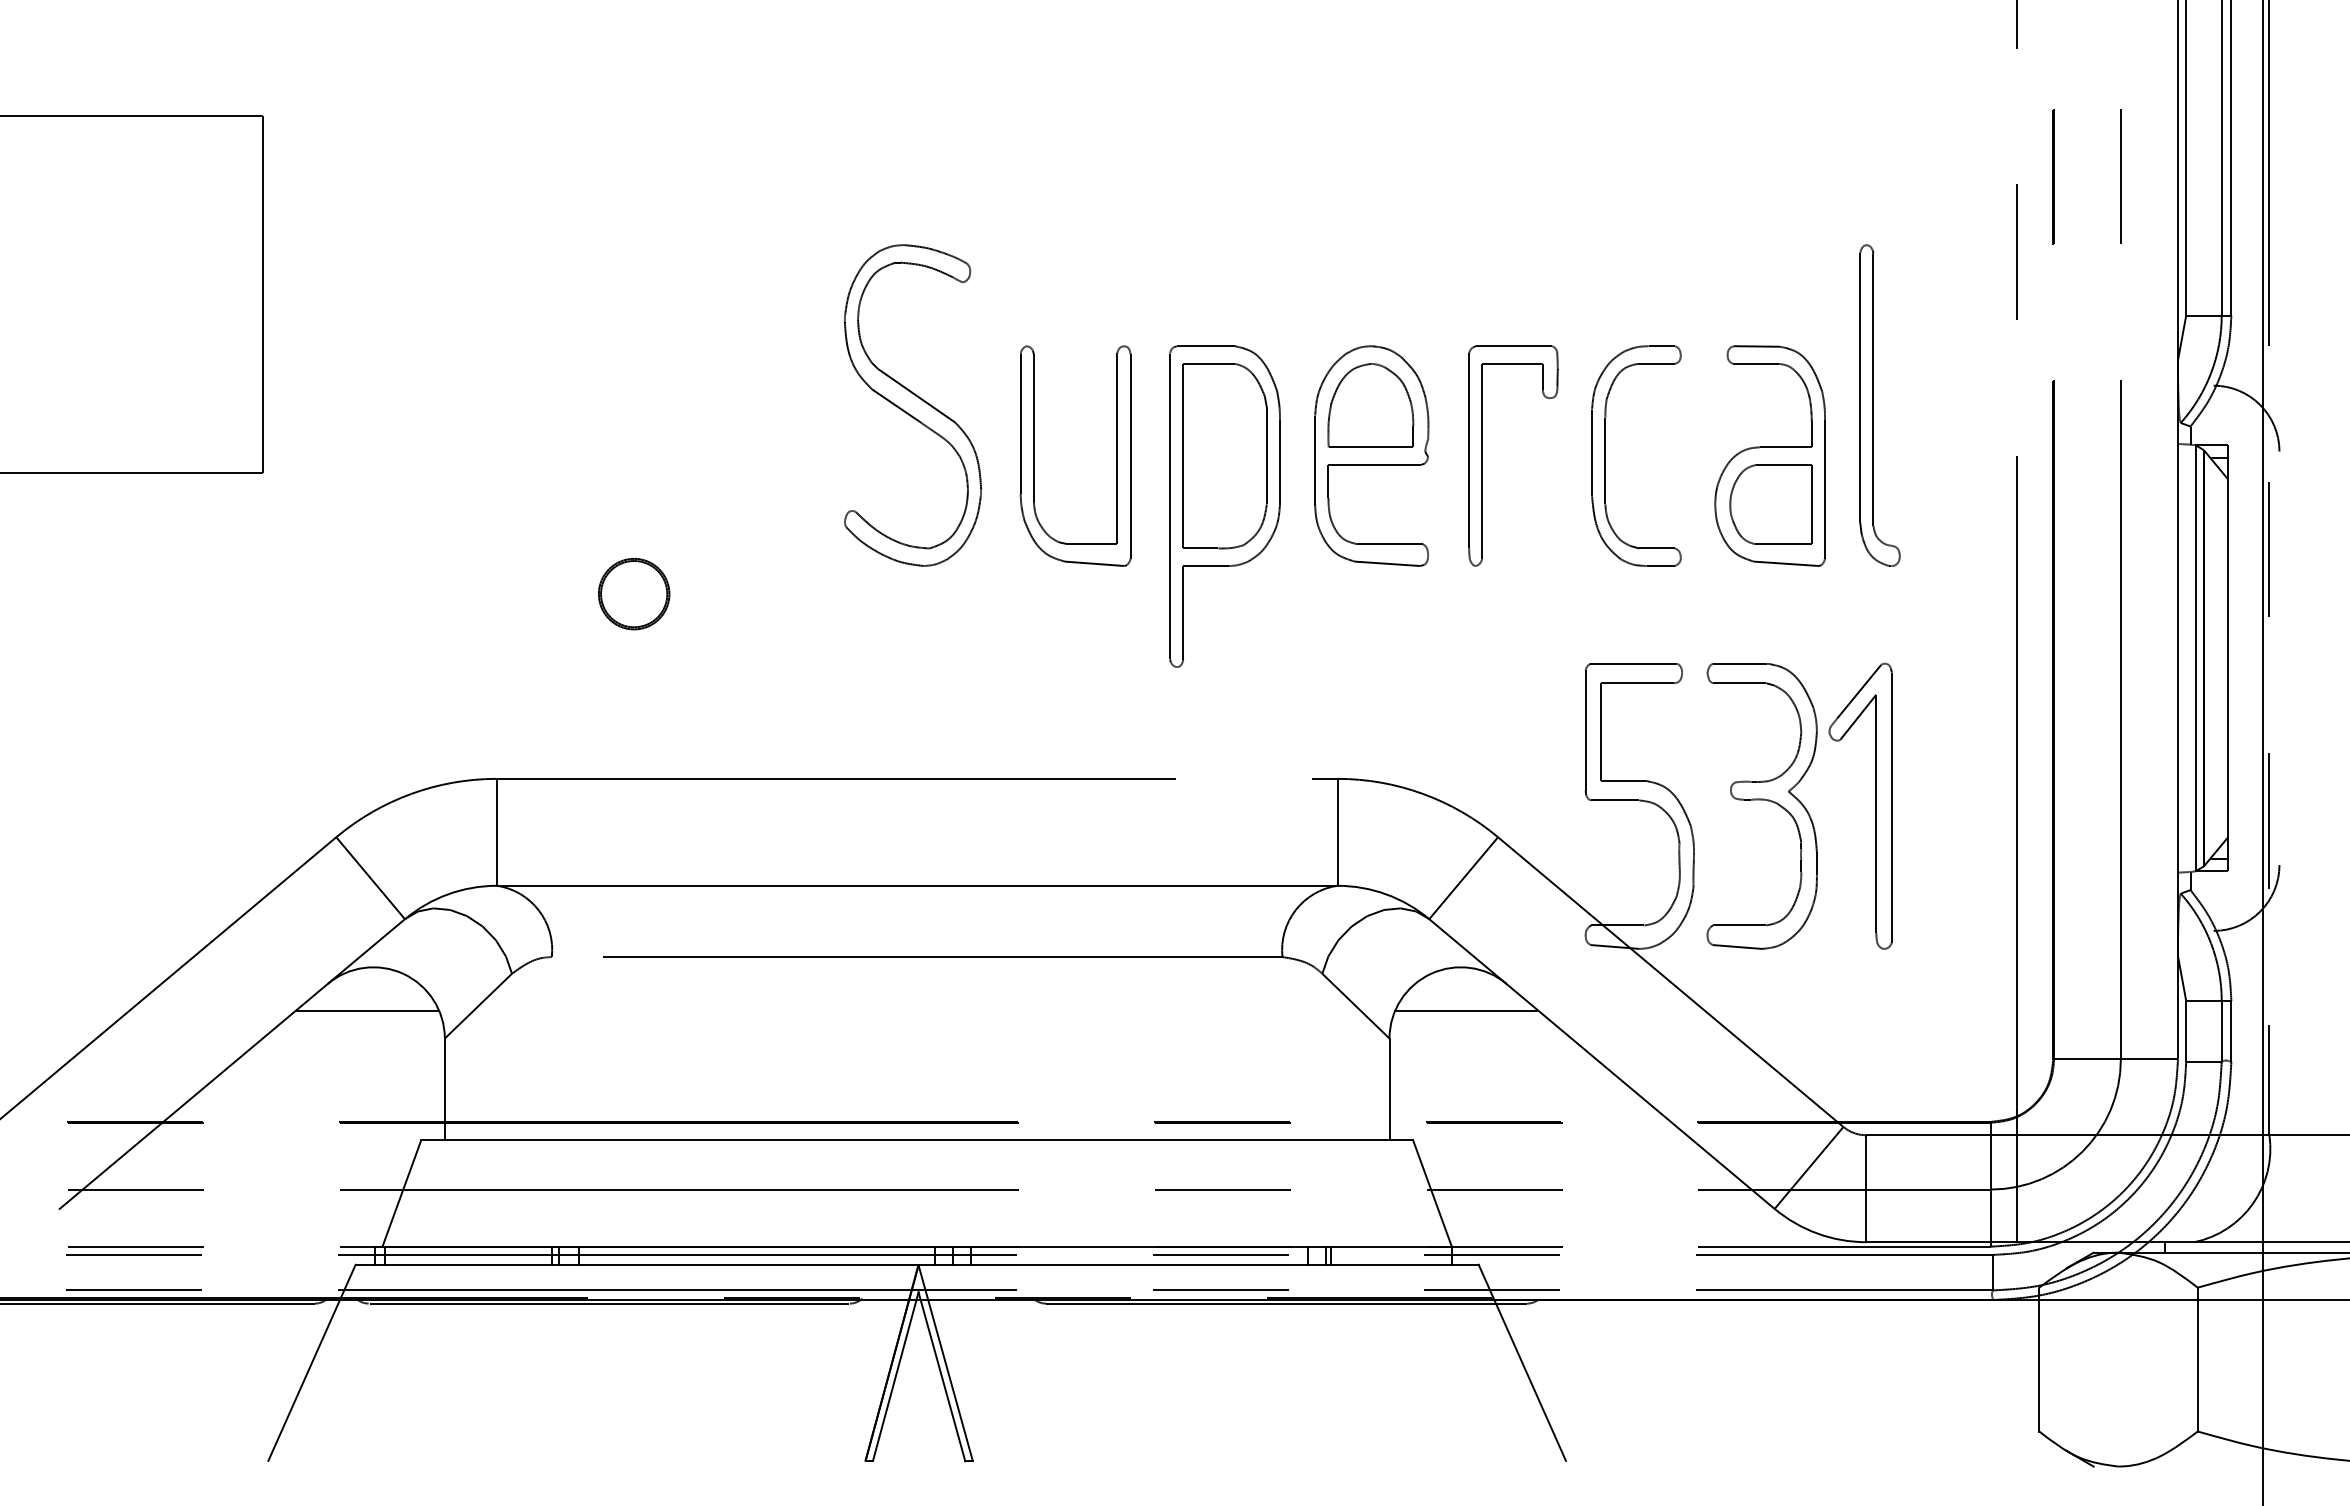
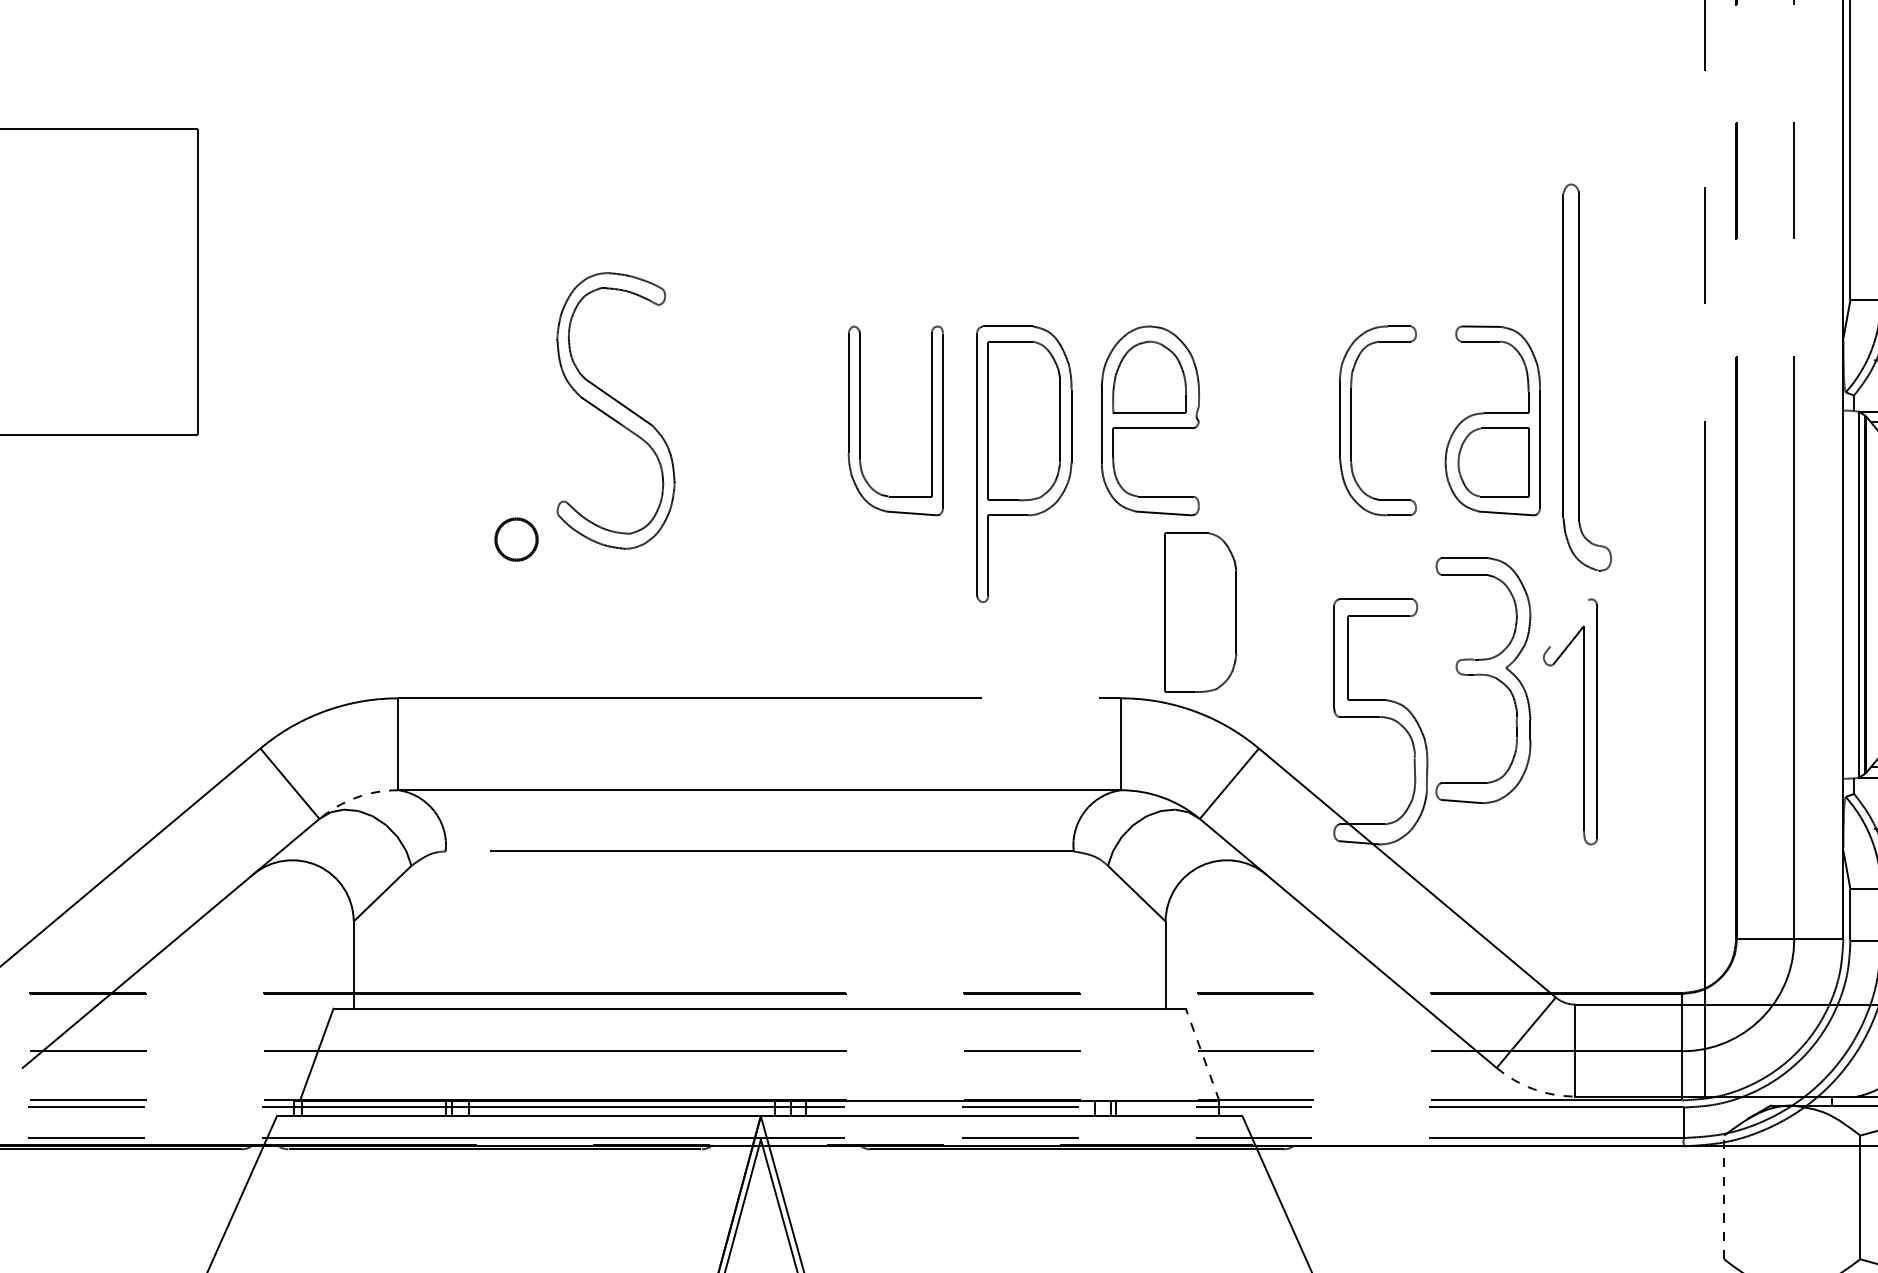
part: (912, 405) -> (615, 410), moved
part: (1879, 405) -> (1586, 377), size x1.4
part: (1482, 455) -> (1245, 420), removed
part: (634, 594) -> (516, 539), size x0.7
part: (1429, 679) -> (1200, 612), added
line: (1859, 691) -> (1569, 623), removed
part: (1761, 805) -> (1482, 679), moved
arc: (447, 894) -> (356, 797), solid -> dashed
line: (367, 1010) -> (287, 897), removed
line: (1466, 1010) -> (1231, 897), removed
line: (1432, 1193) -> (1202, 1054), solid -> dashed
arc: (1817, 1233) -> (1533, 1089), solid -> dashed
line: (2039, 1359) -> (1724, 1197), solid -> dashed

